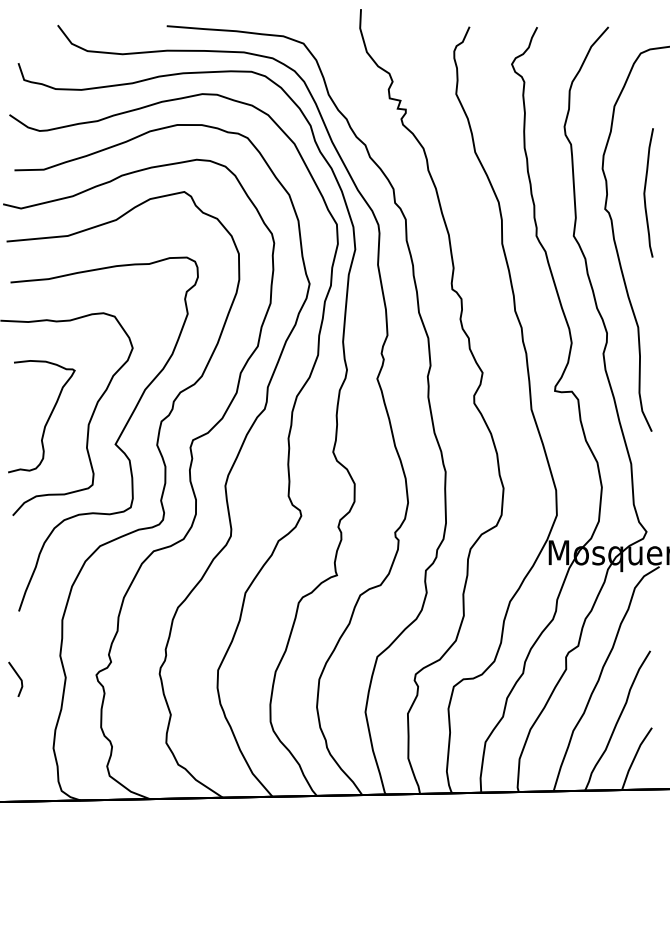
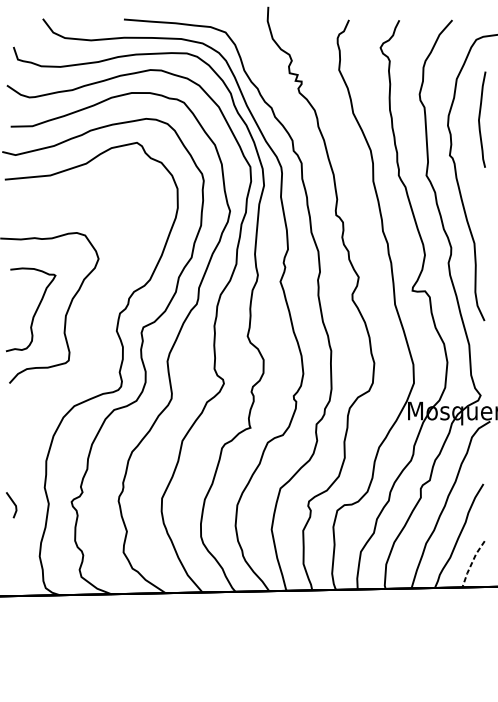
curve: (645, 192) -> (479, 119), moved
curve: (116, 440) -> (86, 327), removed
line: (634, 758) -> (471, 564), solid -> dashed

